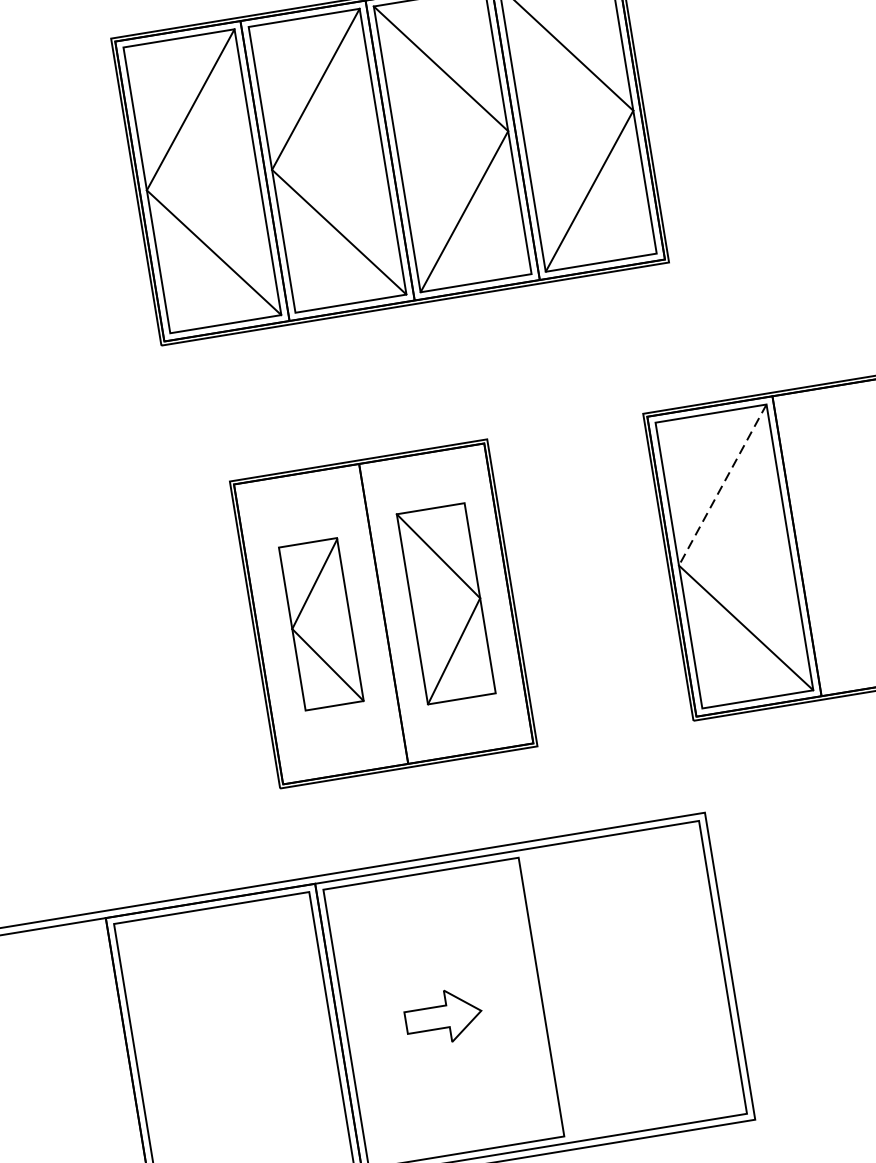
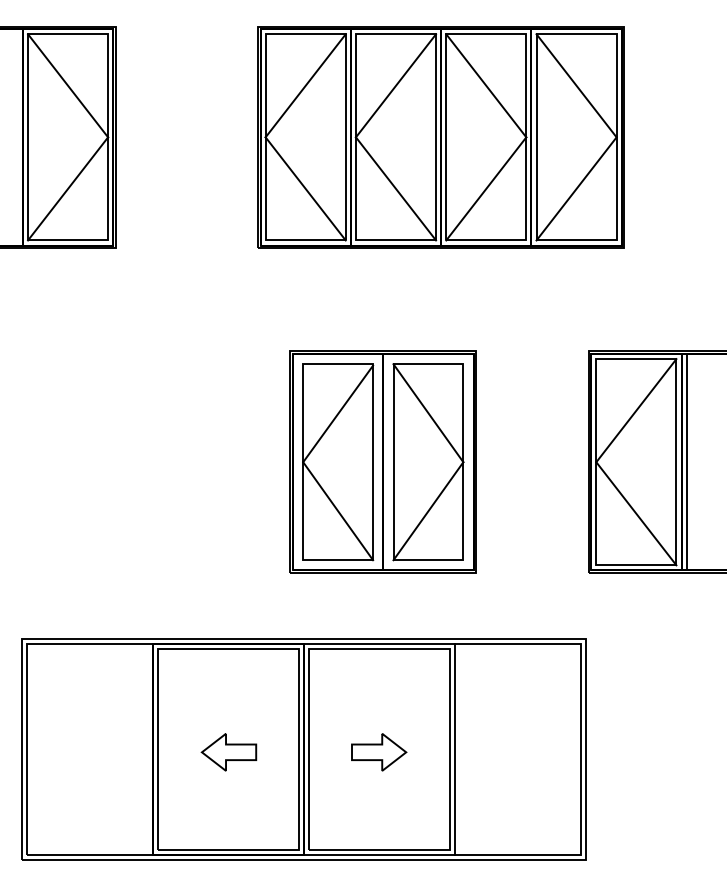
line: (723, 486) -> (636, 411), dashed -> solid
line: (803, 545) -> (686, 462), added
part: (446, 604) -> (428, 462), size x1.43
part: (321, 624) -> (338, 462), size x1.67
line: (548, 995) -> (455, 749), added
part: (235, 1051) -> (228, 752), added

